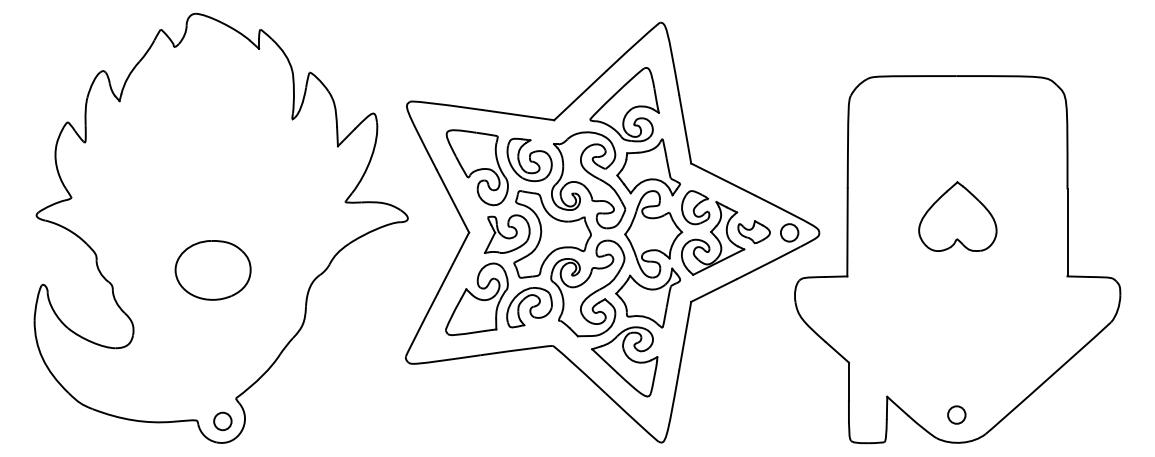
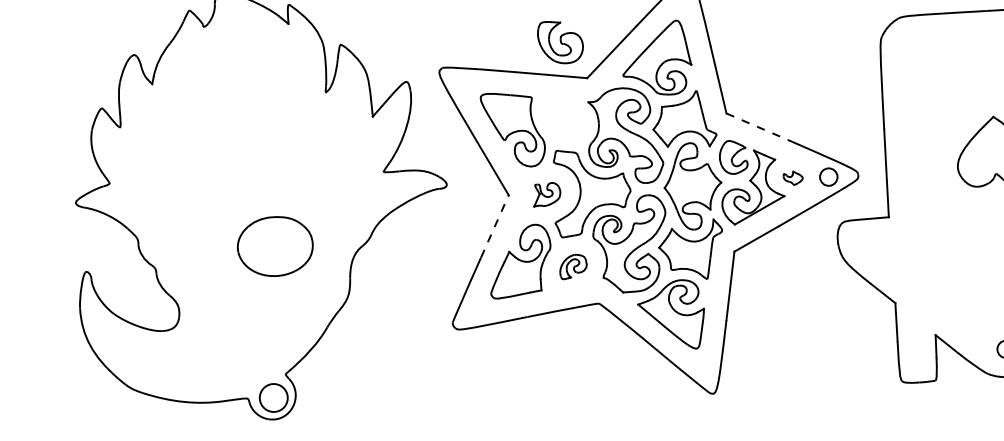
part: (529, 159) -> (560, 41), moved
line: (723, 179) -> (759, 127), solid -> dashed
part: (753, 231) -> (792, 177), size x0.6
part: (507, 233) -> (547, 193), size x0.6
line: (453, 262) -> (494, 226), solid -> dashed
part: (212, 270) -> (274, 246), moved
part: (529, 307) -> (573, 266), size x0.6
circle: (222, 421) -> (273, 398), size x1.6

